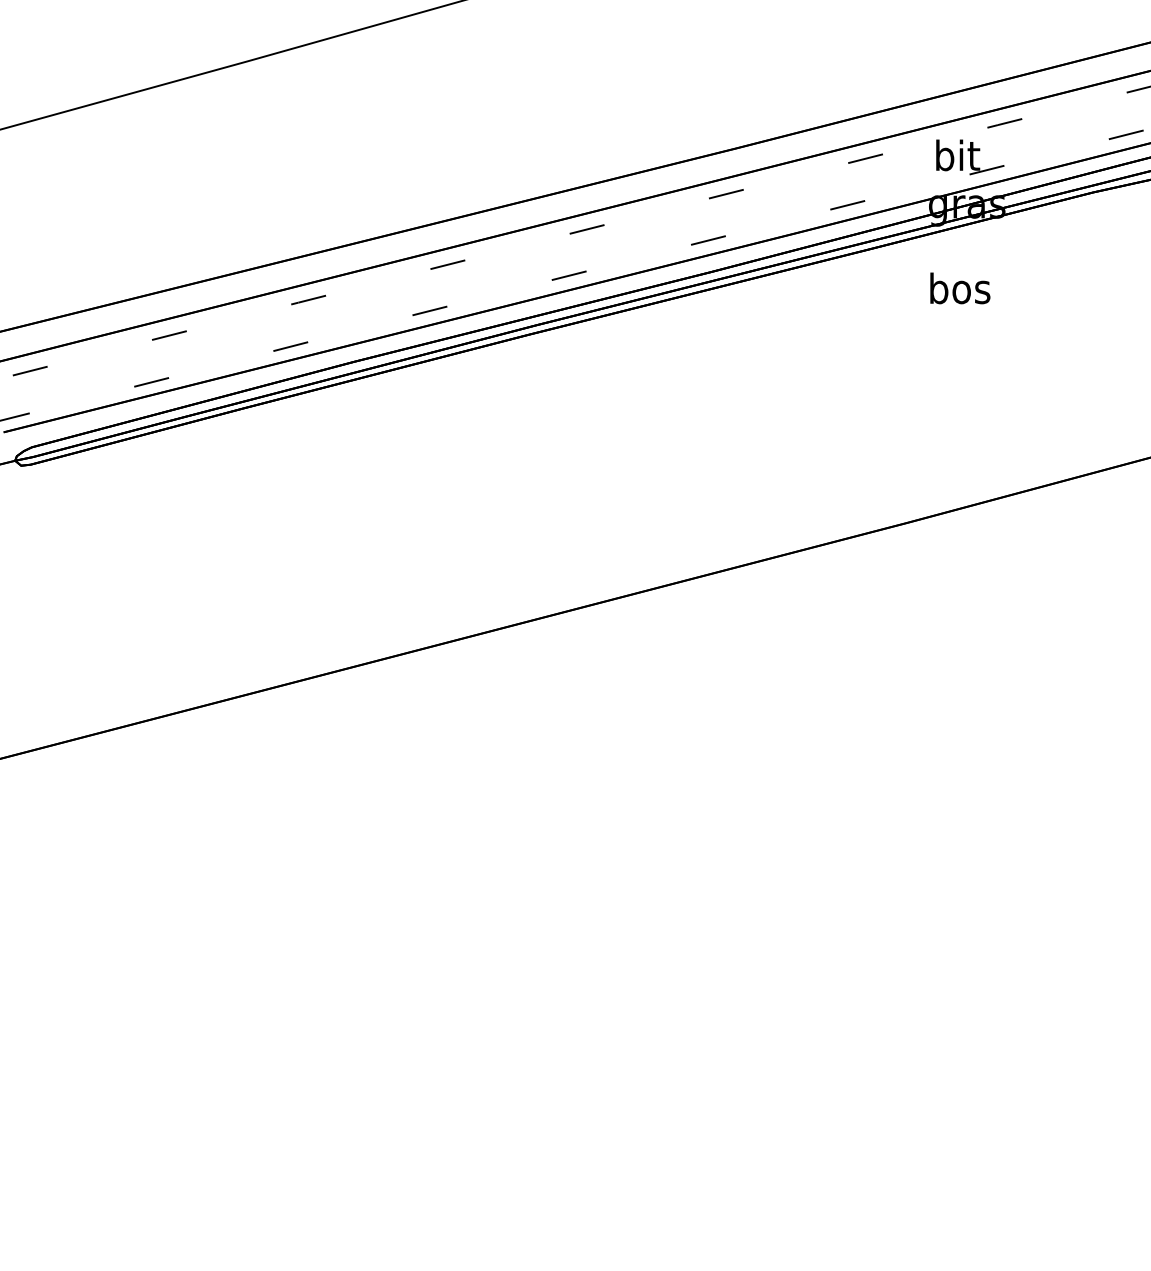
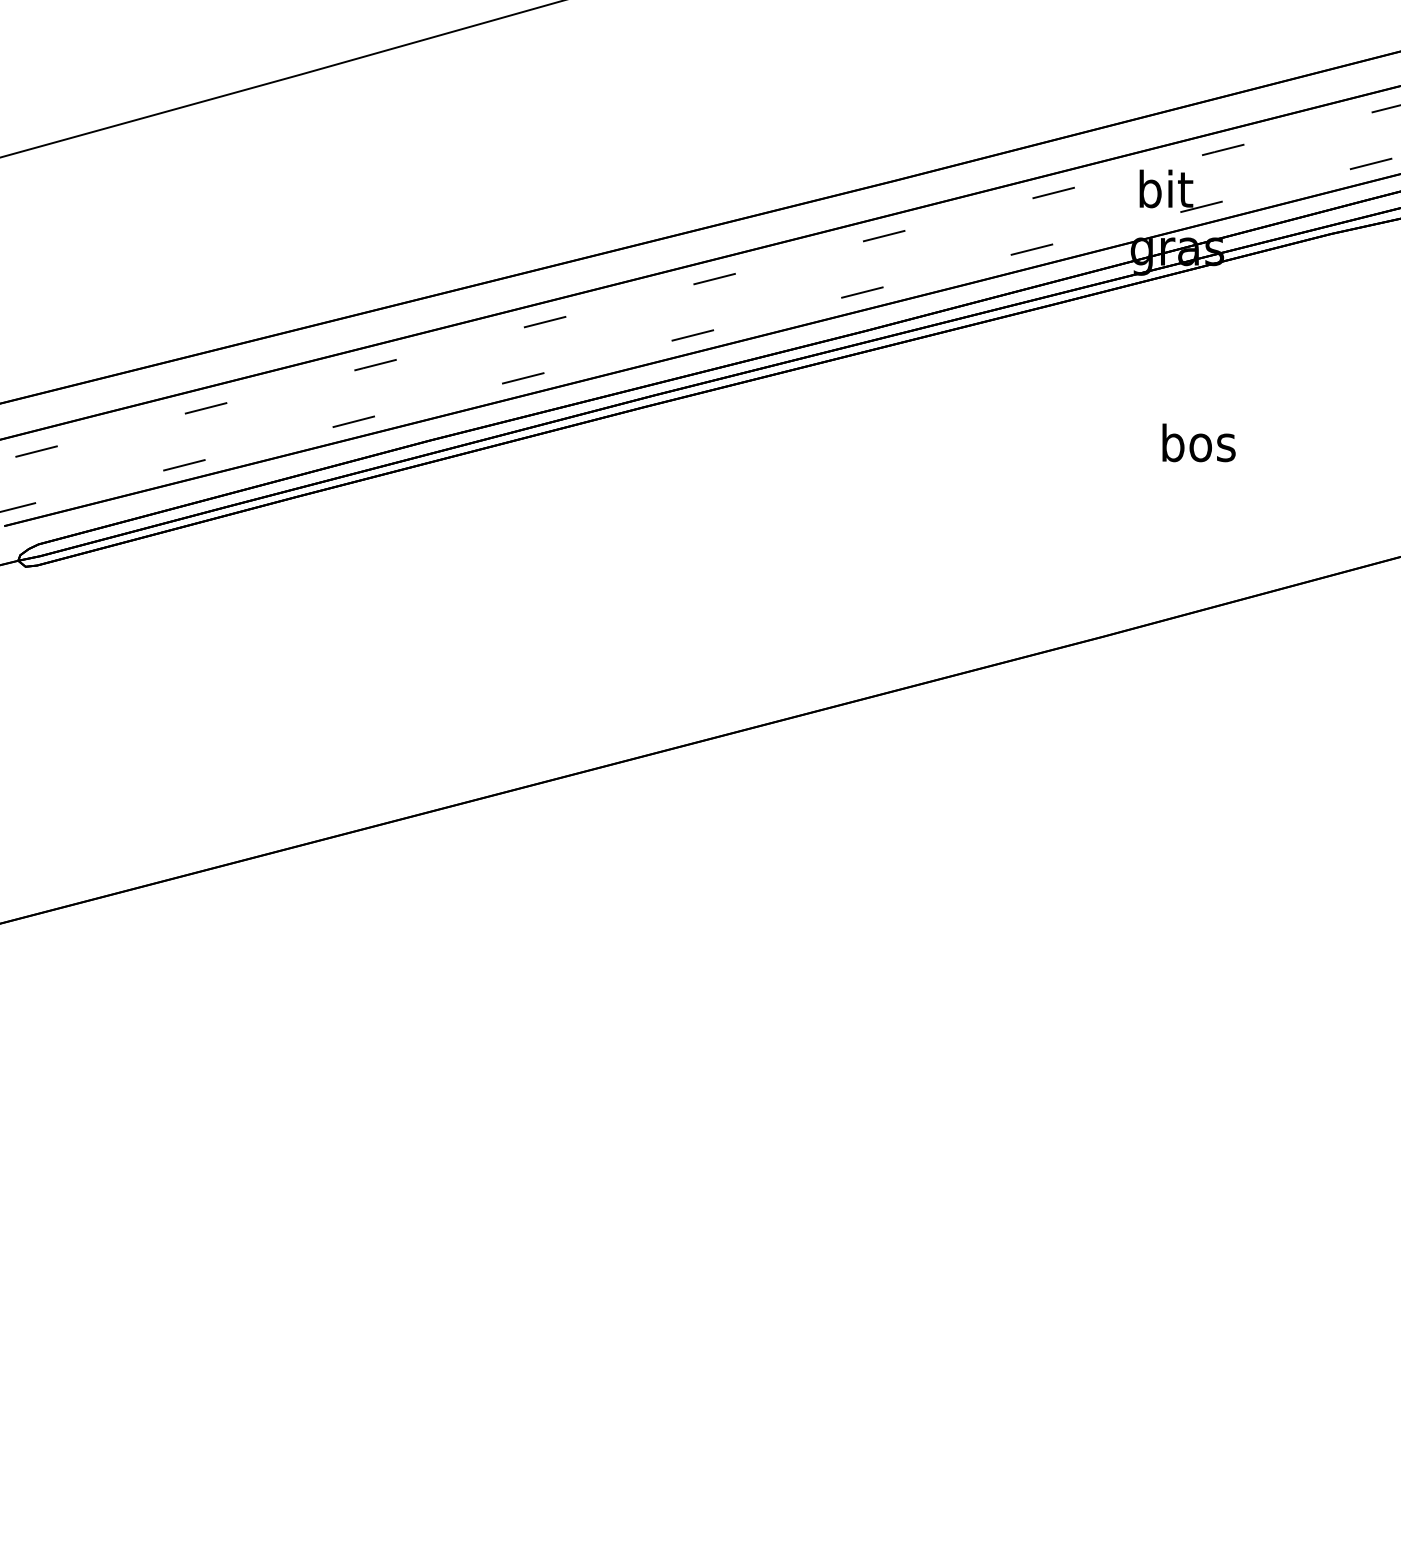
text: (959, 288) -> (1198, 442), moved

